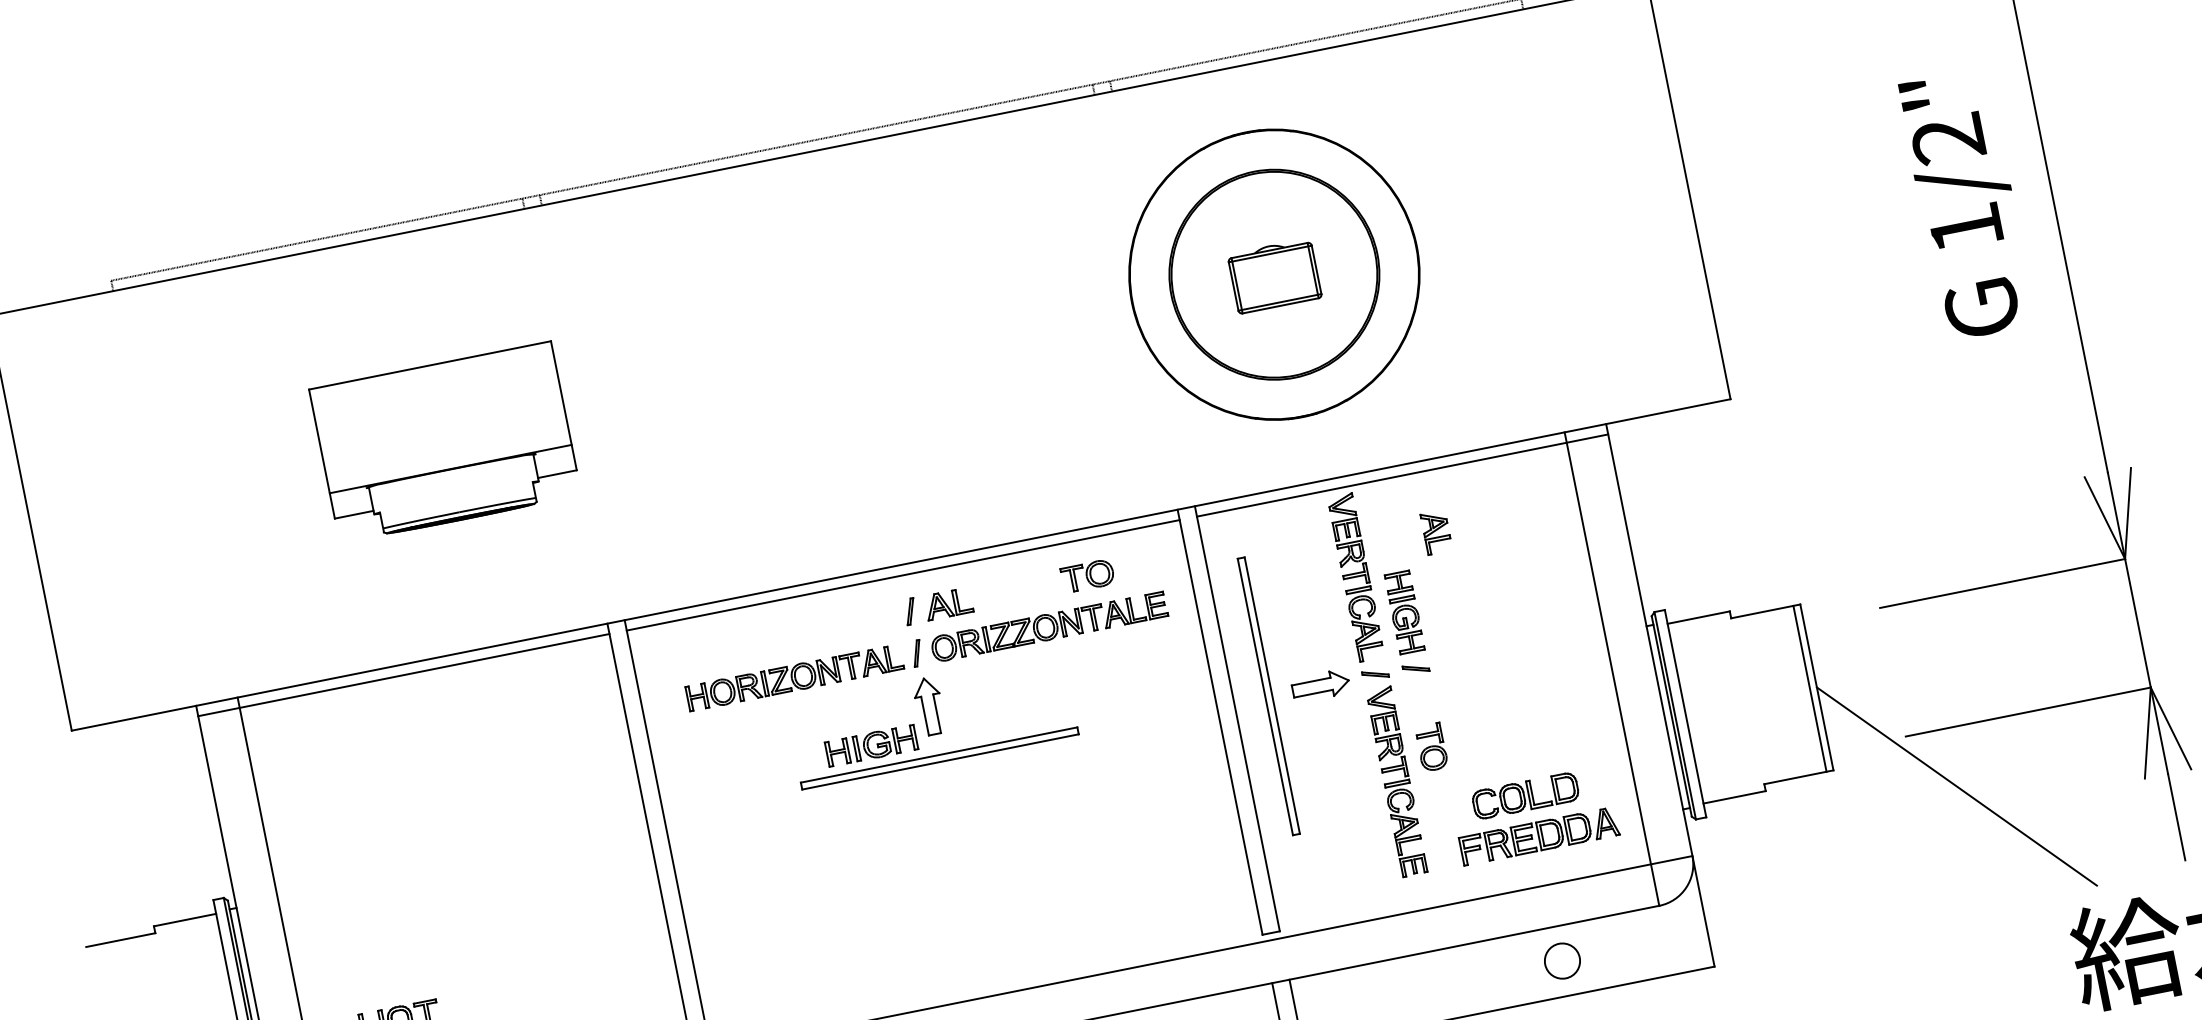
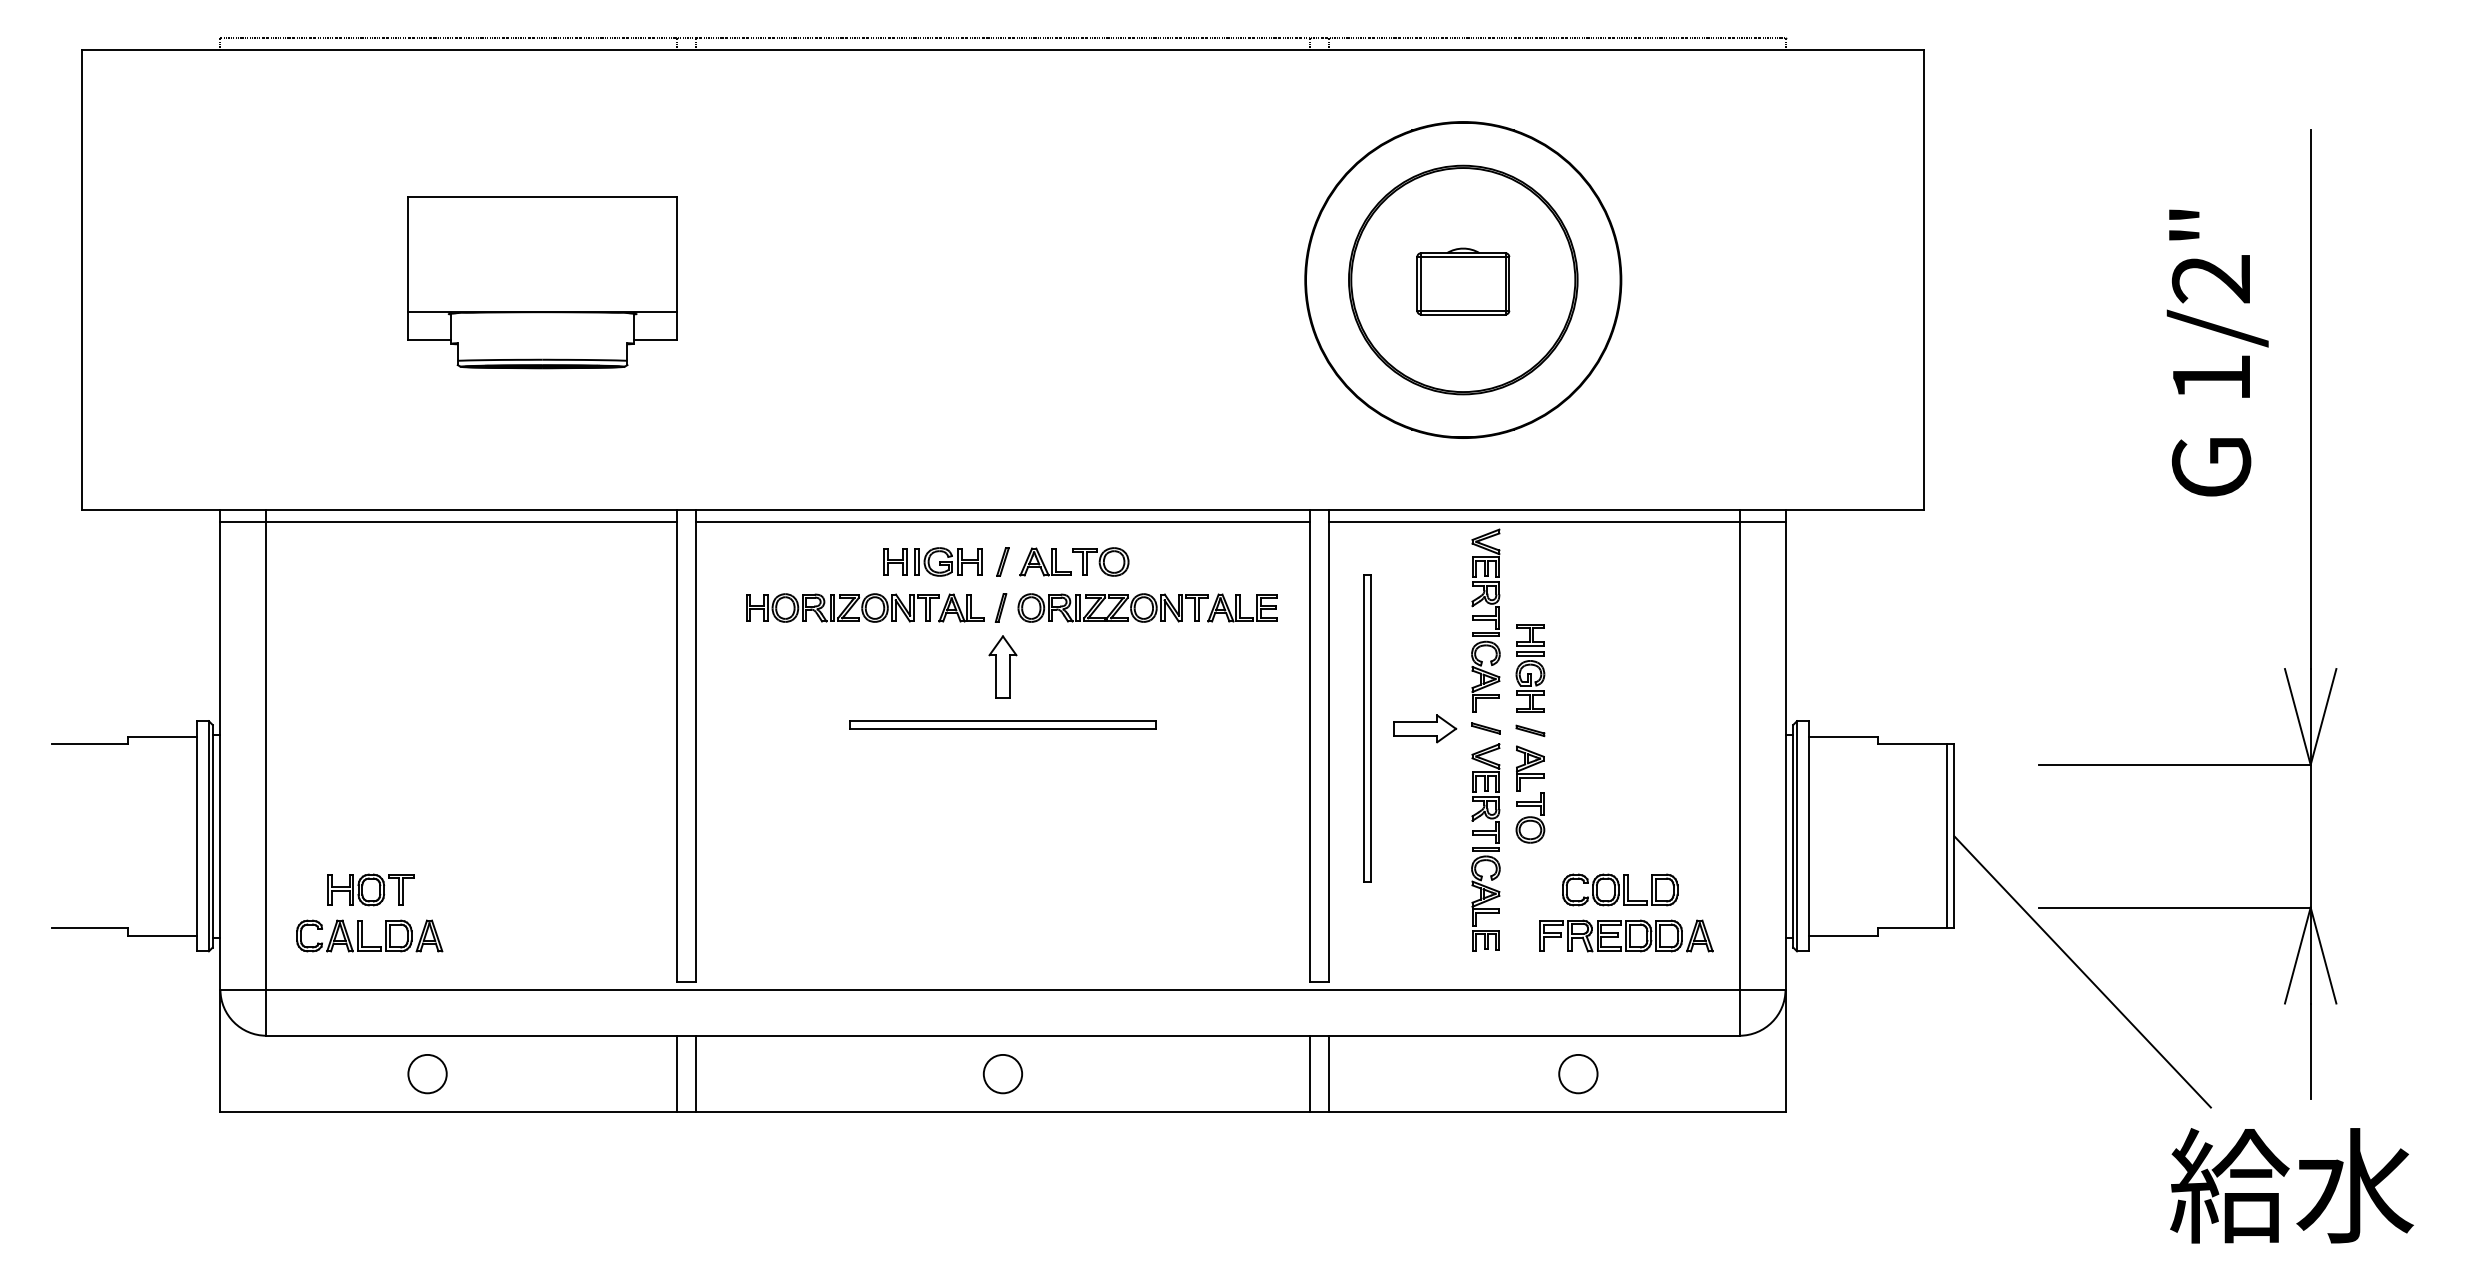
part: (1436, 532) -> (1530, 768), moved
part: (1087, 575) -> (1100, 561), moved
part: (871, 745) -> (932, 561), moved
circle: (1562, 961) -> (1578, 1074), moved

